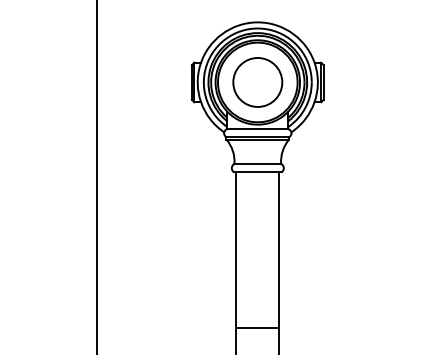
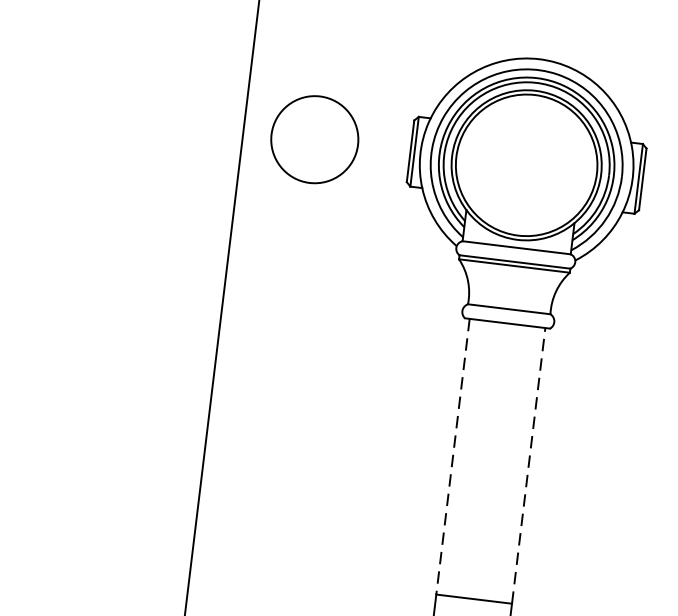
circle: (257, 82) -> (314, 139), moved
line: (279, 249) -> (529, 464), solid -> dashed
line: (236, 250) -> (453, 457), solid -> dashed

